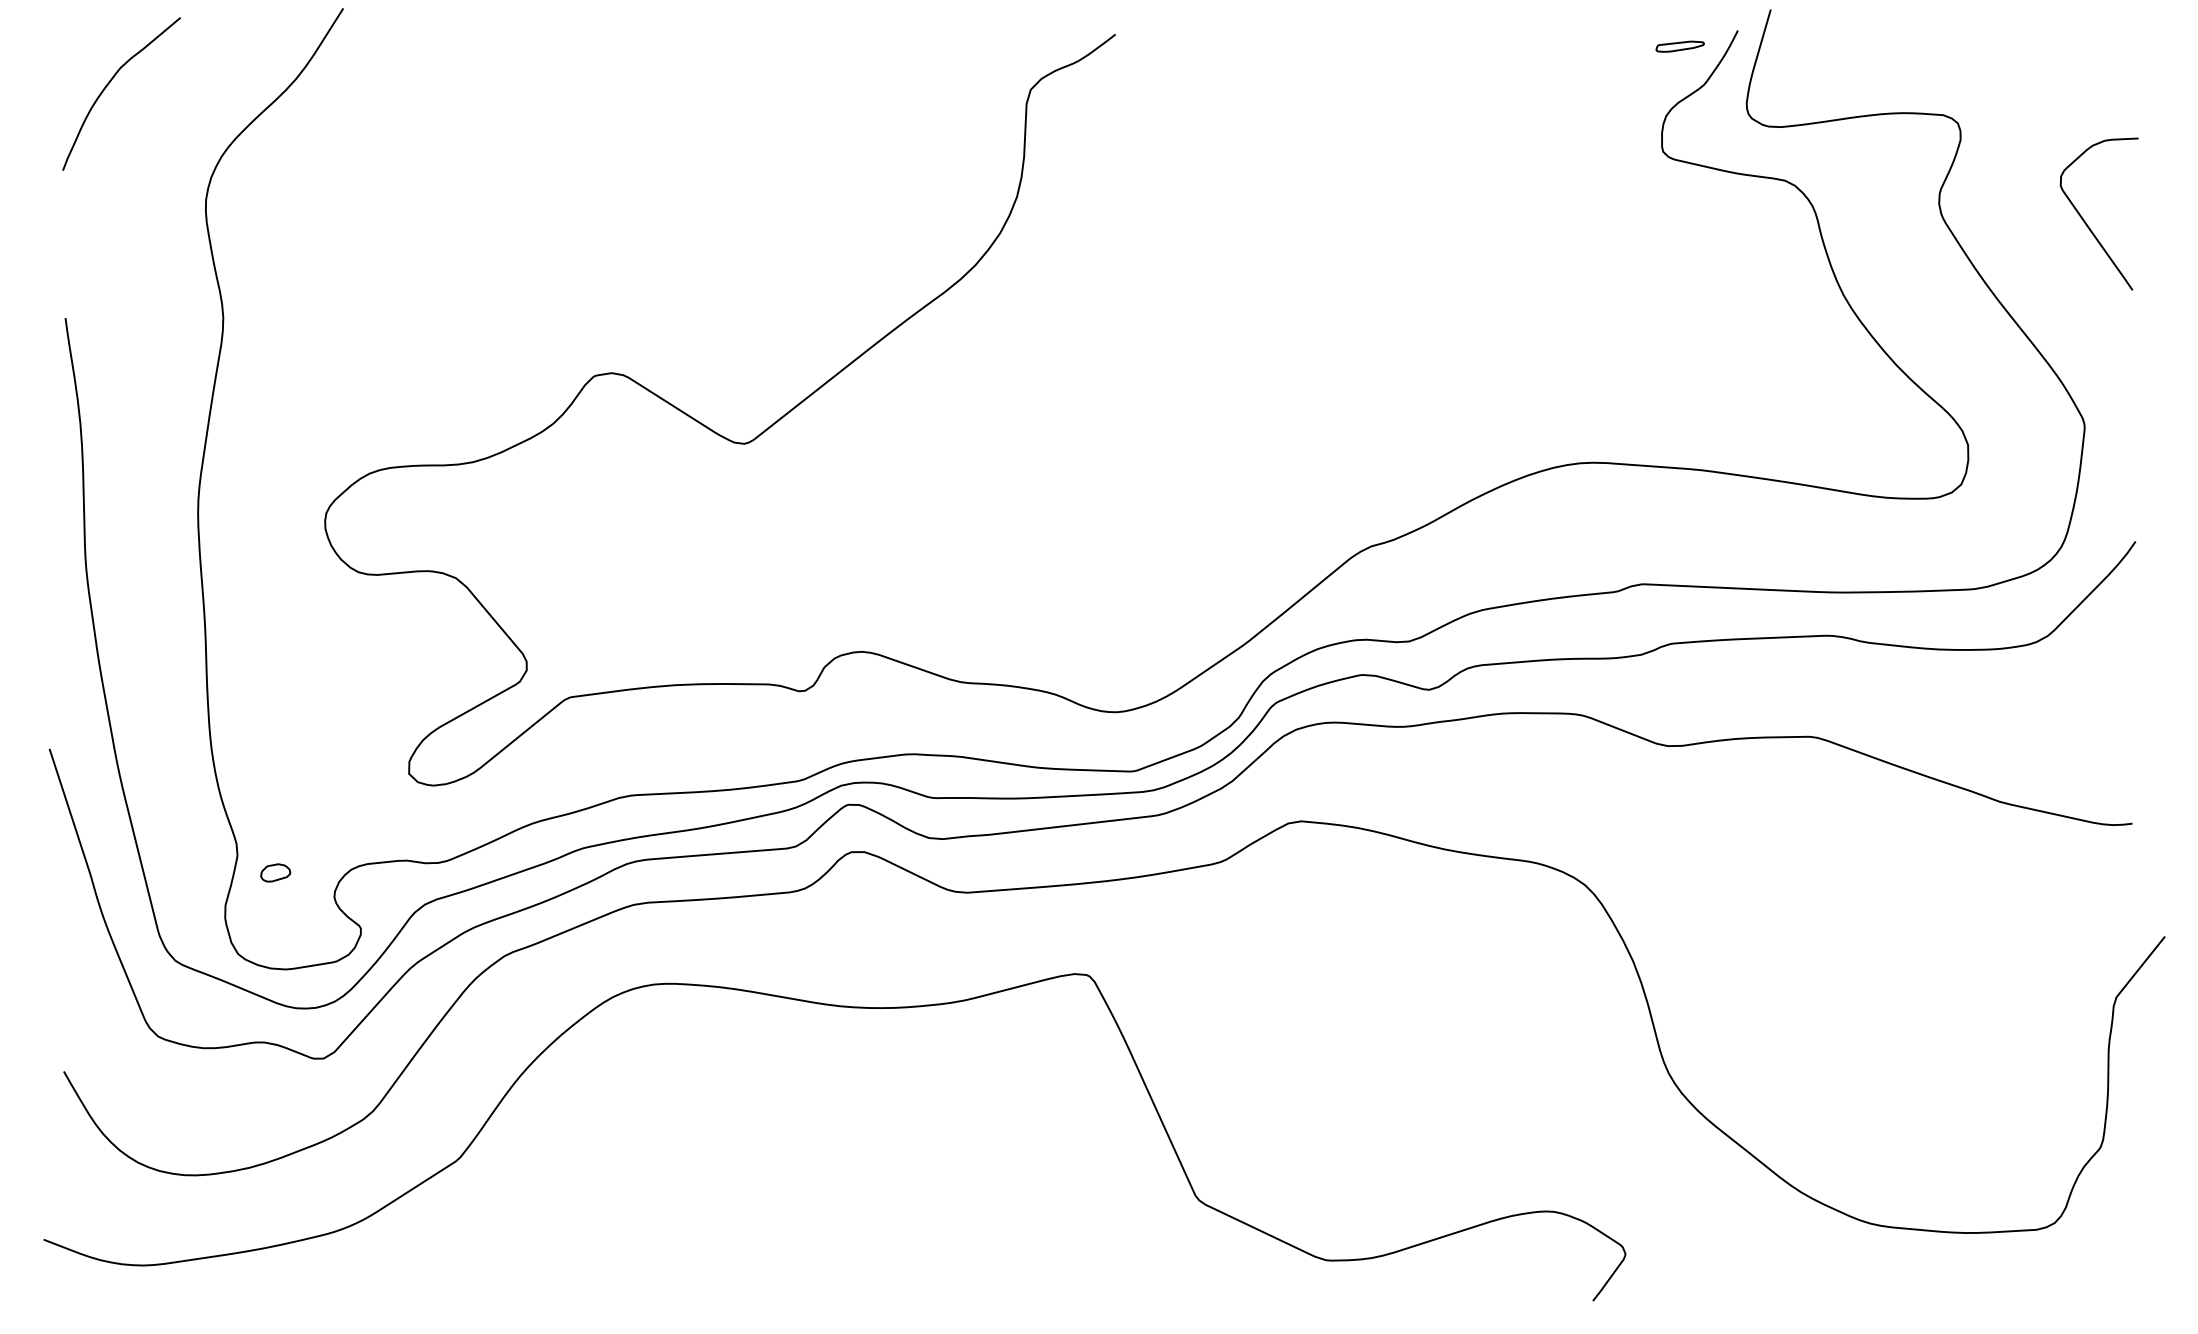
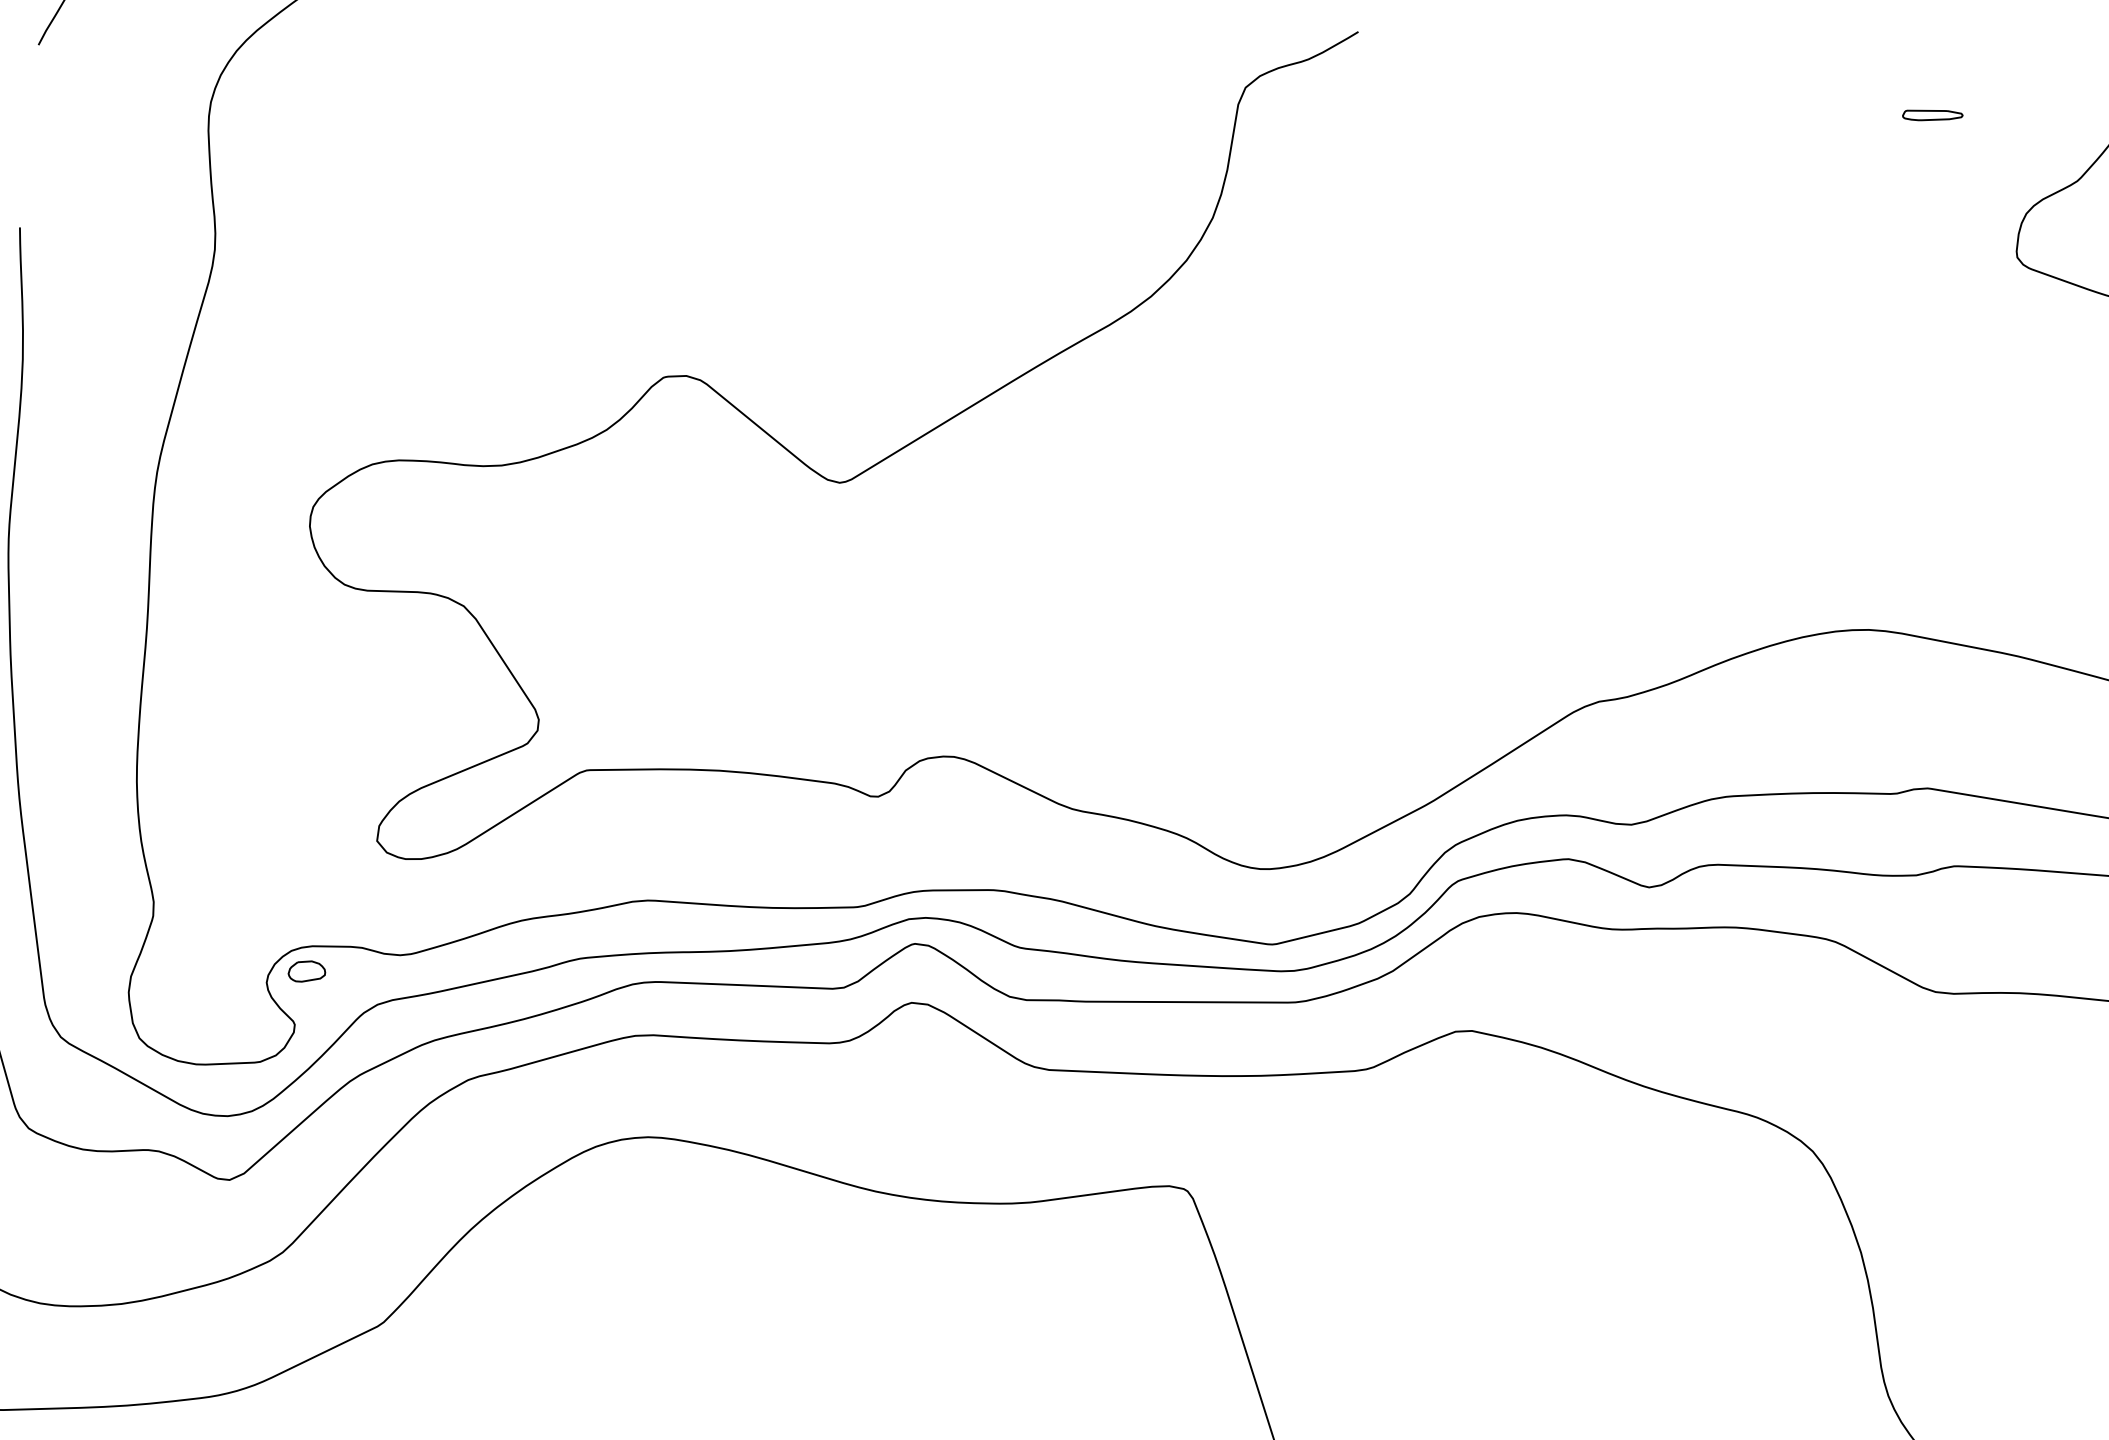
part: (1679, 46) -> (1931, 115), moved
part: (275, 872) -> (306, 971), moved

